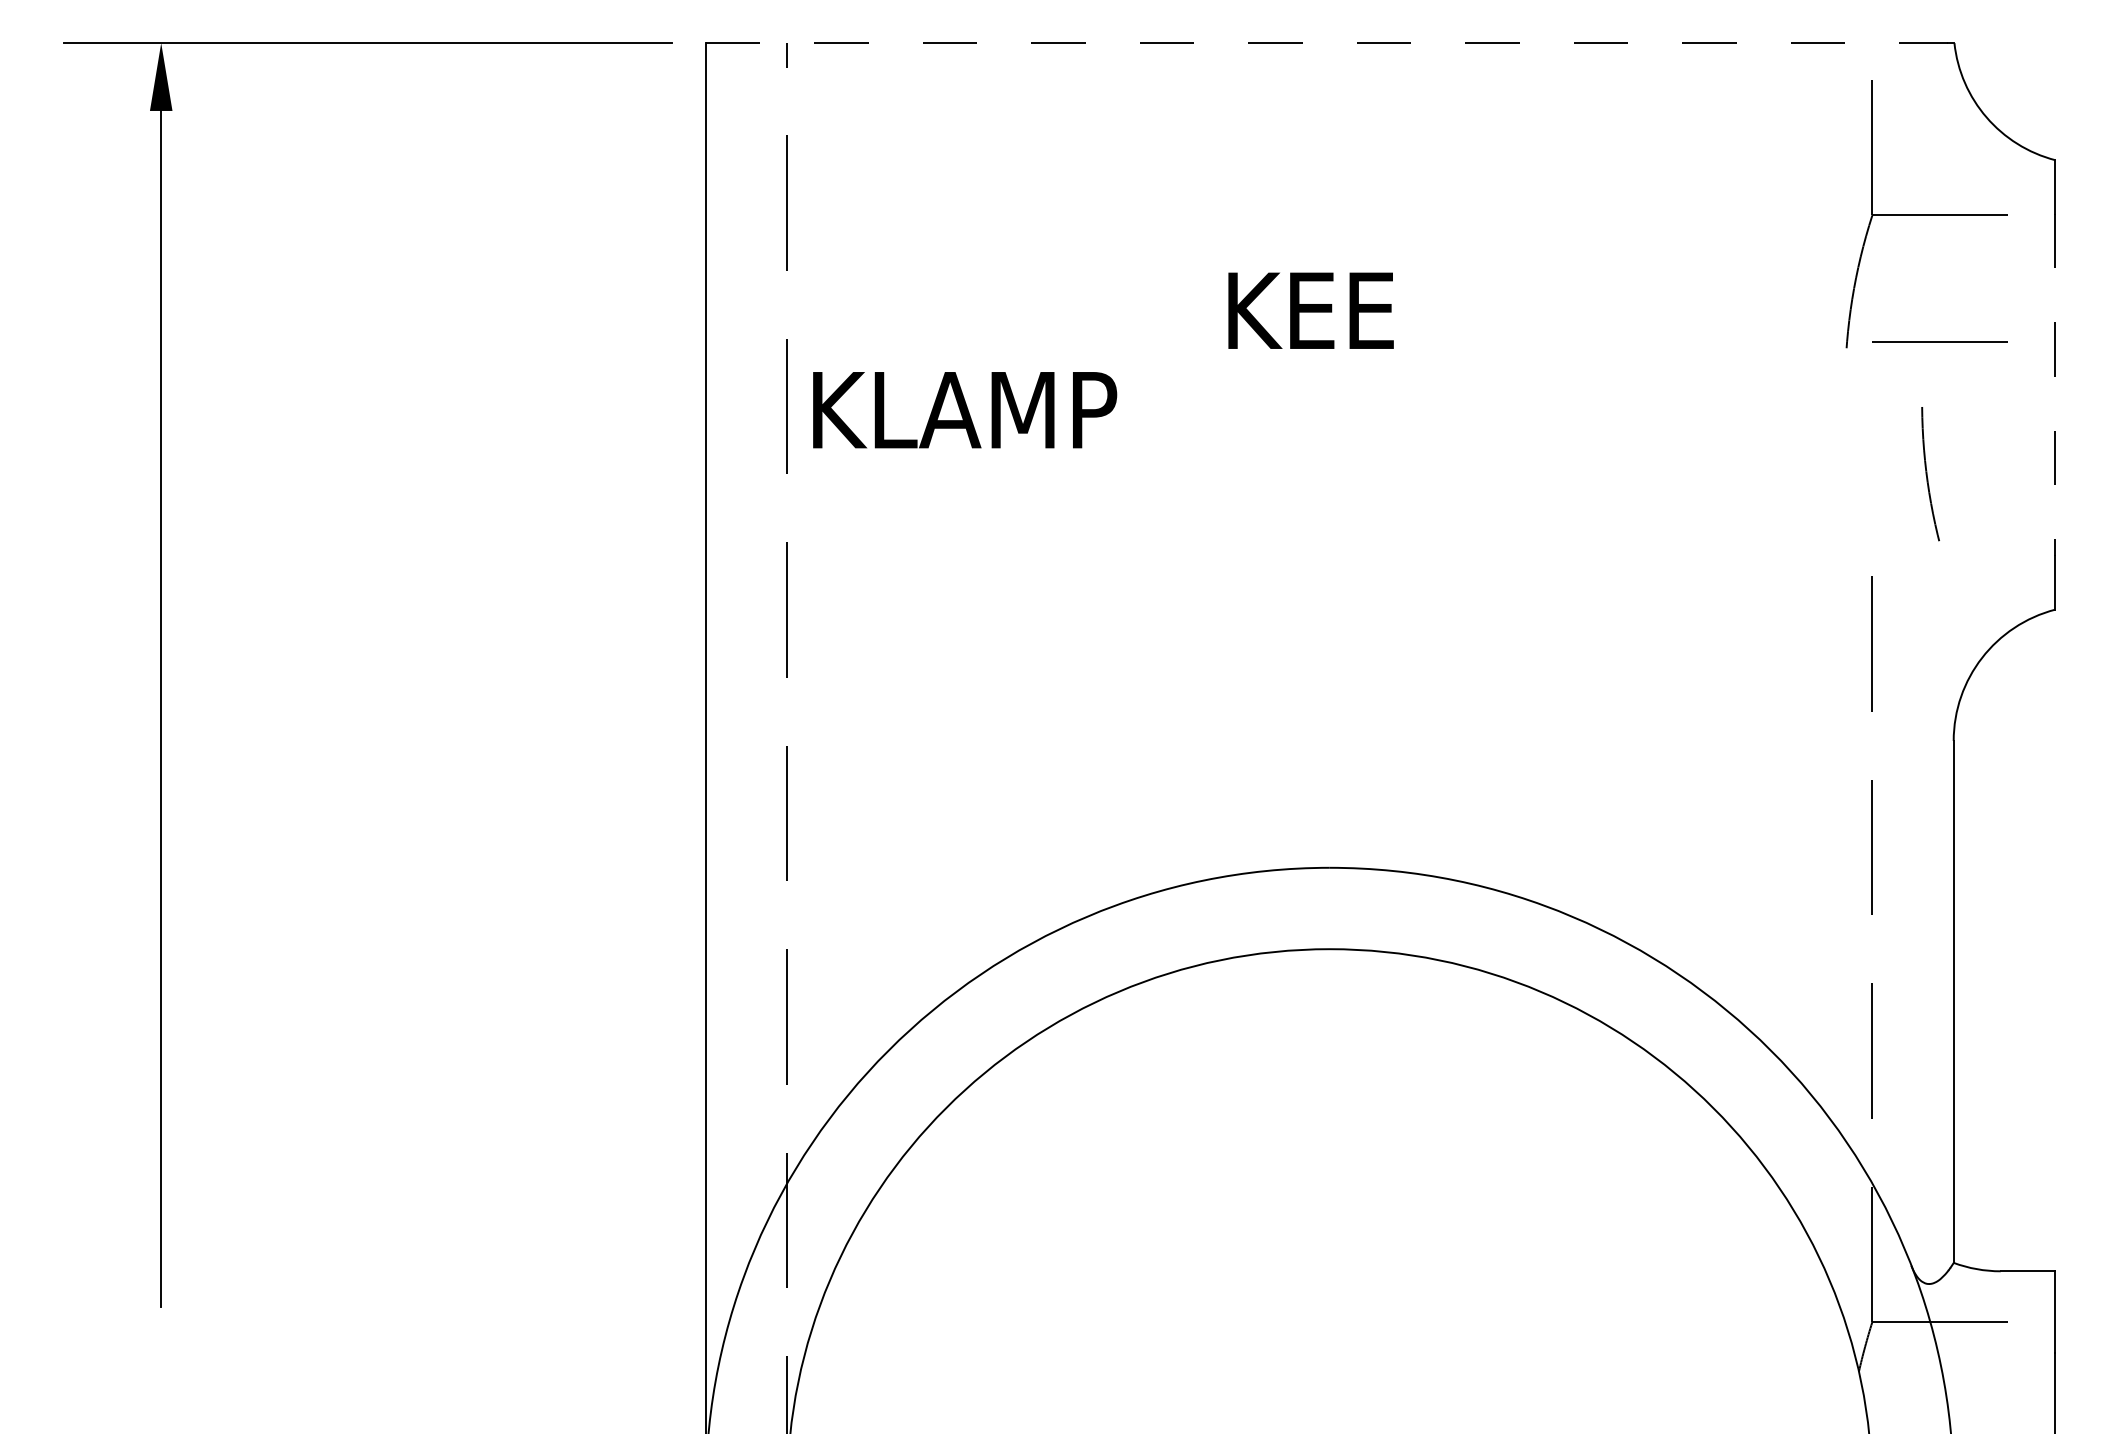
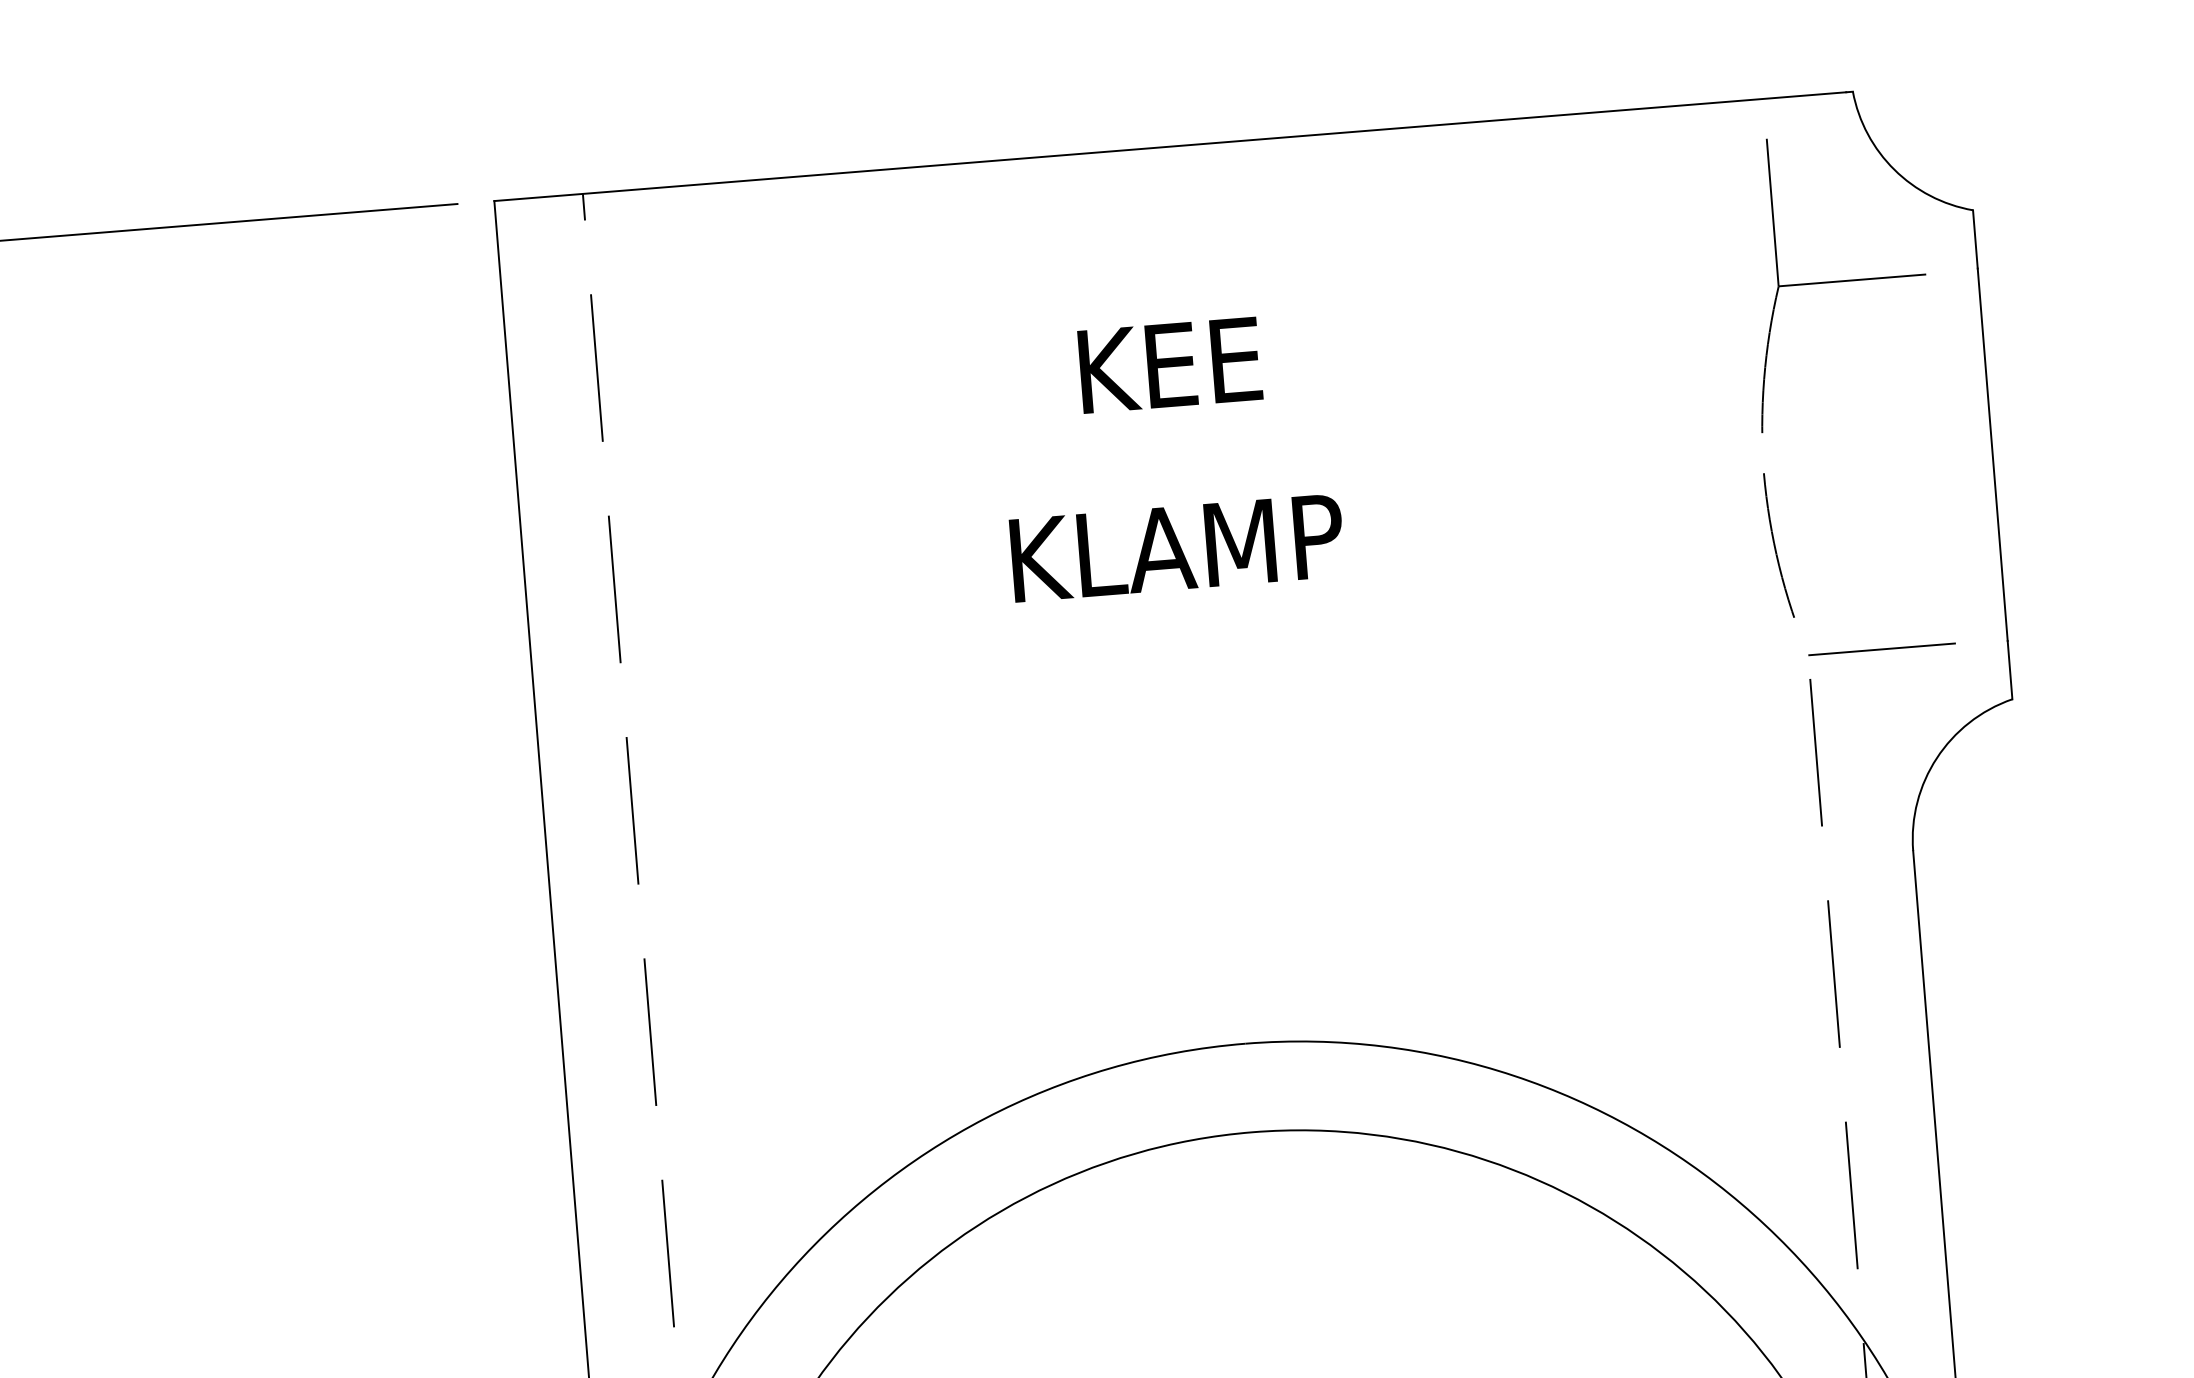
line: (1327, 43) -> (1170, 146), dashed -> solid
text: (1310, 310) -> (1169, 365), moved
line: (1939, 341) -> (1881, 648), moved
line: (2055, 385) -> (1992, 455), dashed -> solid
text: (965, 410) -> (1177, 548), moved
arc: (1927, 474) -> (1775, 546), moved

